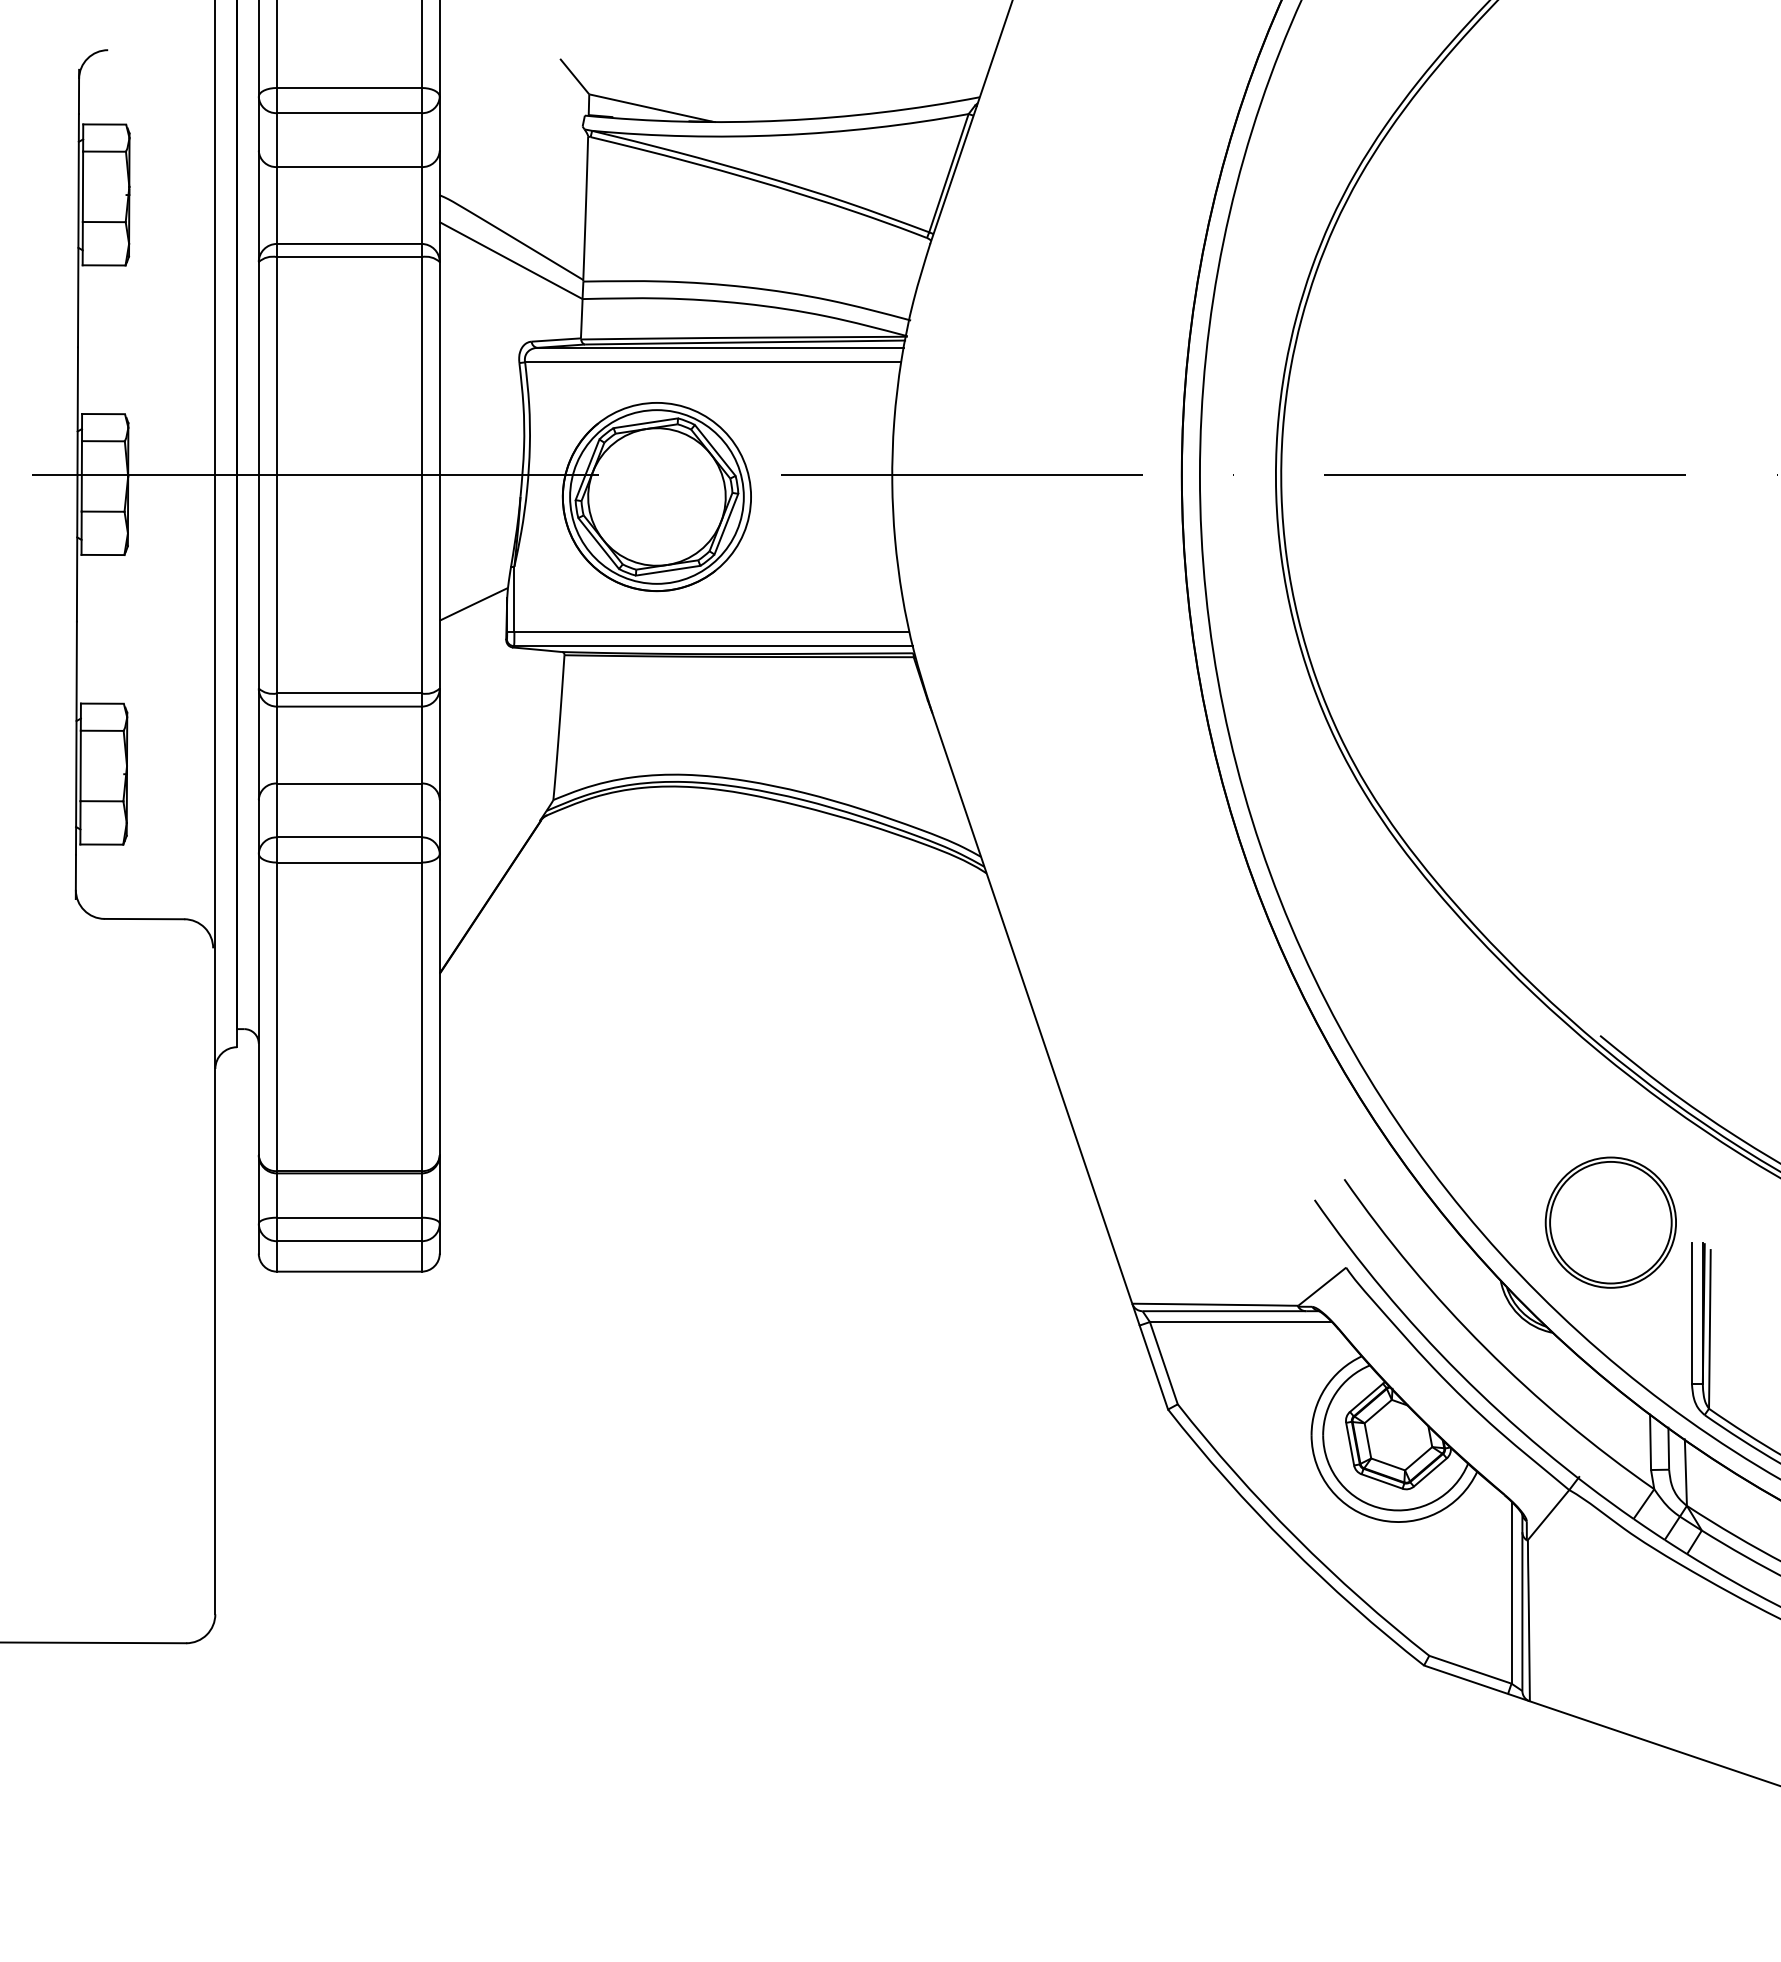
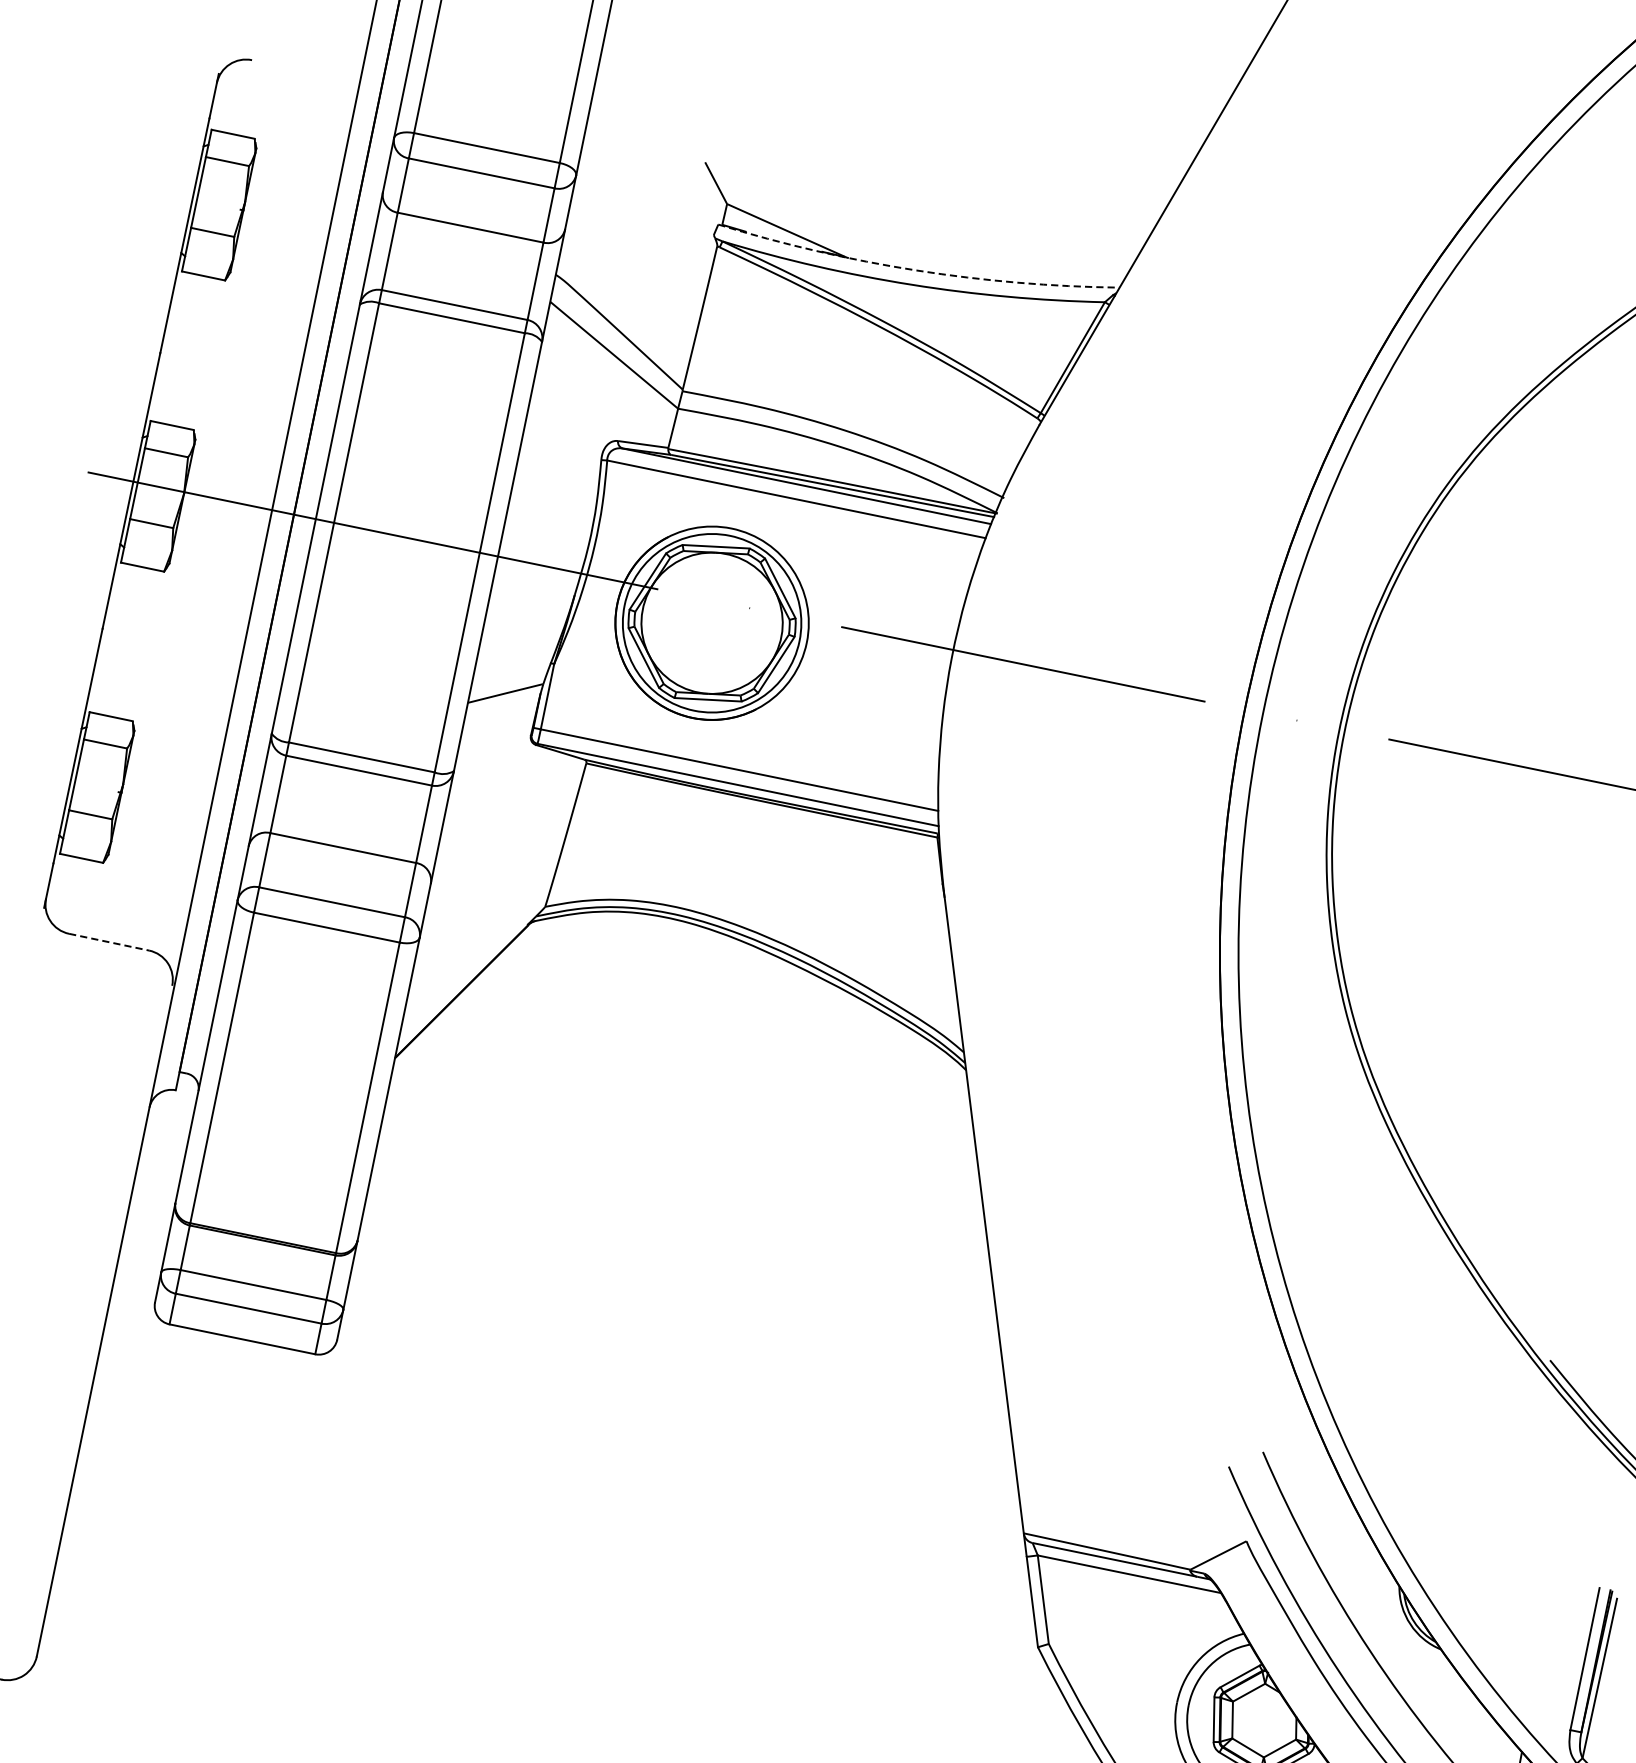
arc: (783, 120) -> (917, 270), solid -> dashed
line: (144, 919) -> (109, 942), solid -> dashed
part: (1610, 1222) -> (1521, 1550), removed

